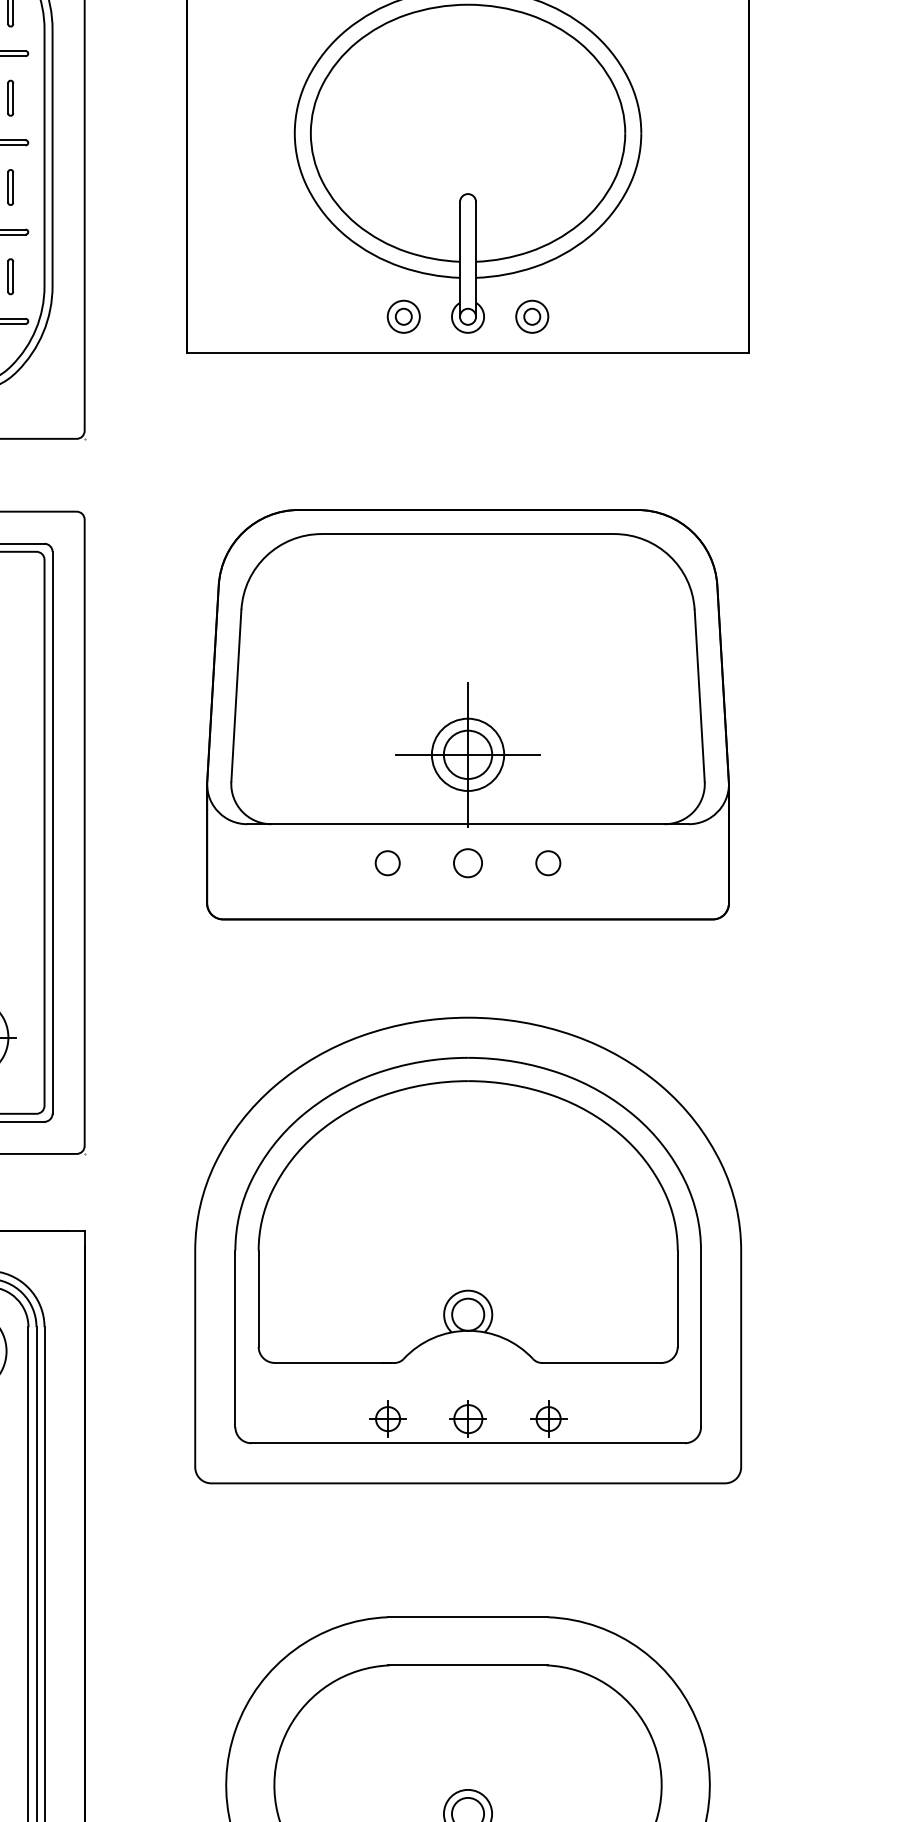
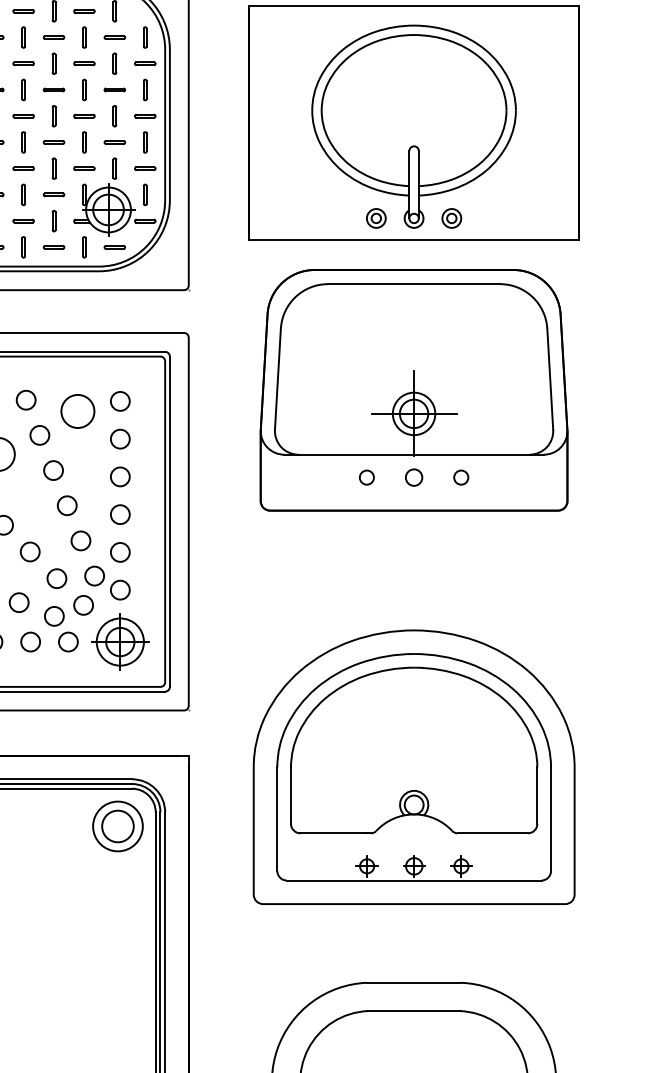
part: (467, 714) -> (413, 390), moved

